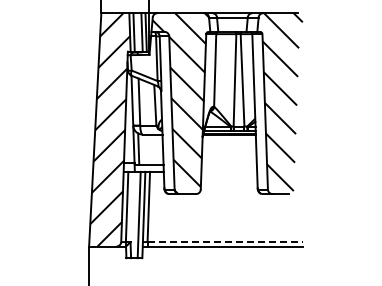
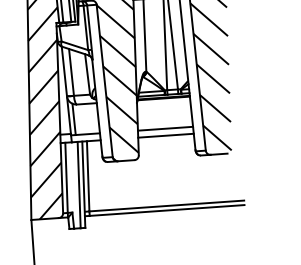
line: (228, 164) -> (164, 128), added
line: (229, 171) -> (166, 135), added
line: (225, 242) -> (167, 206), dashed -> solid

